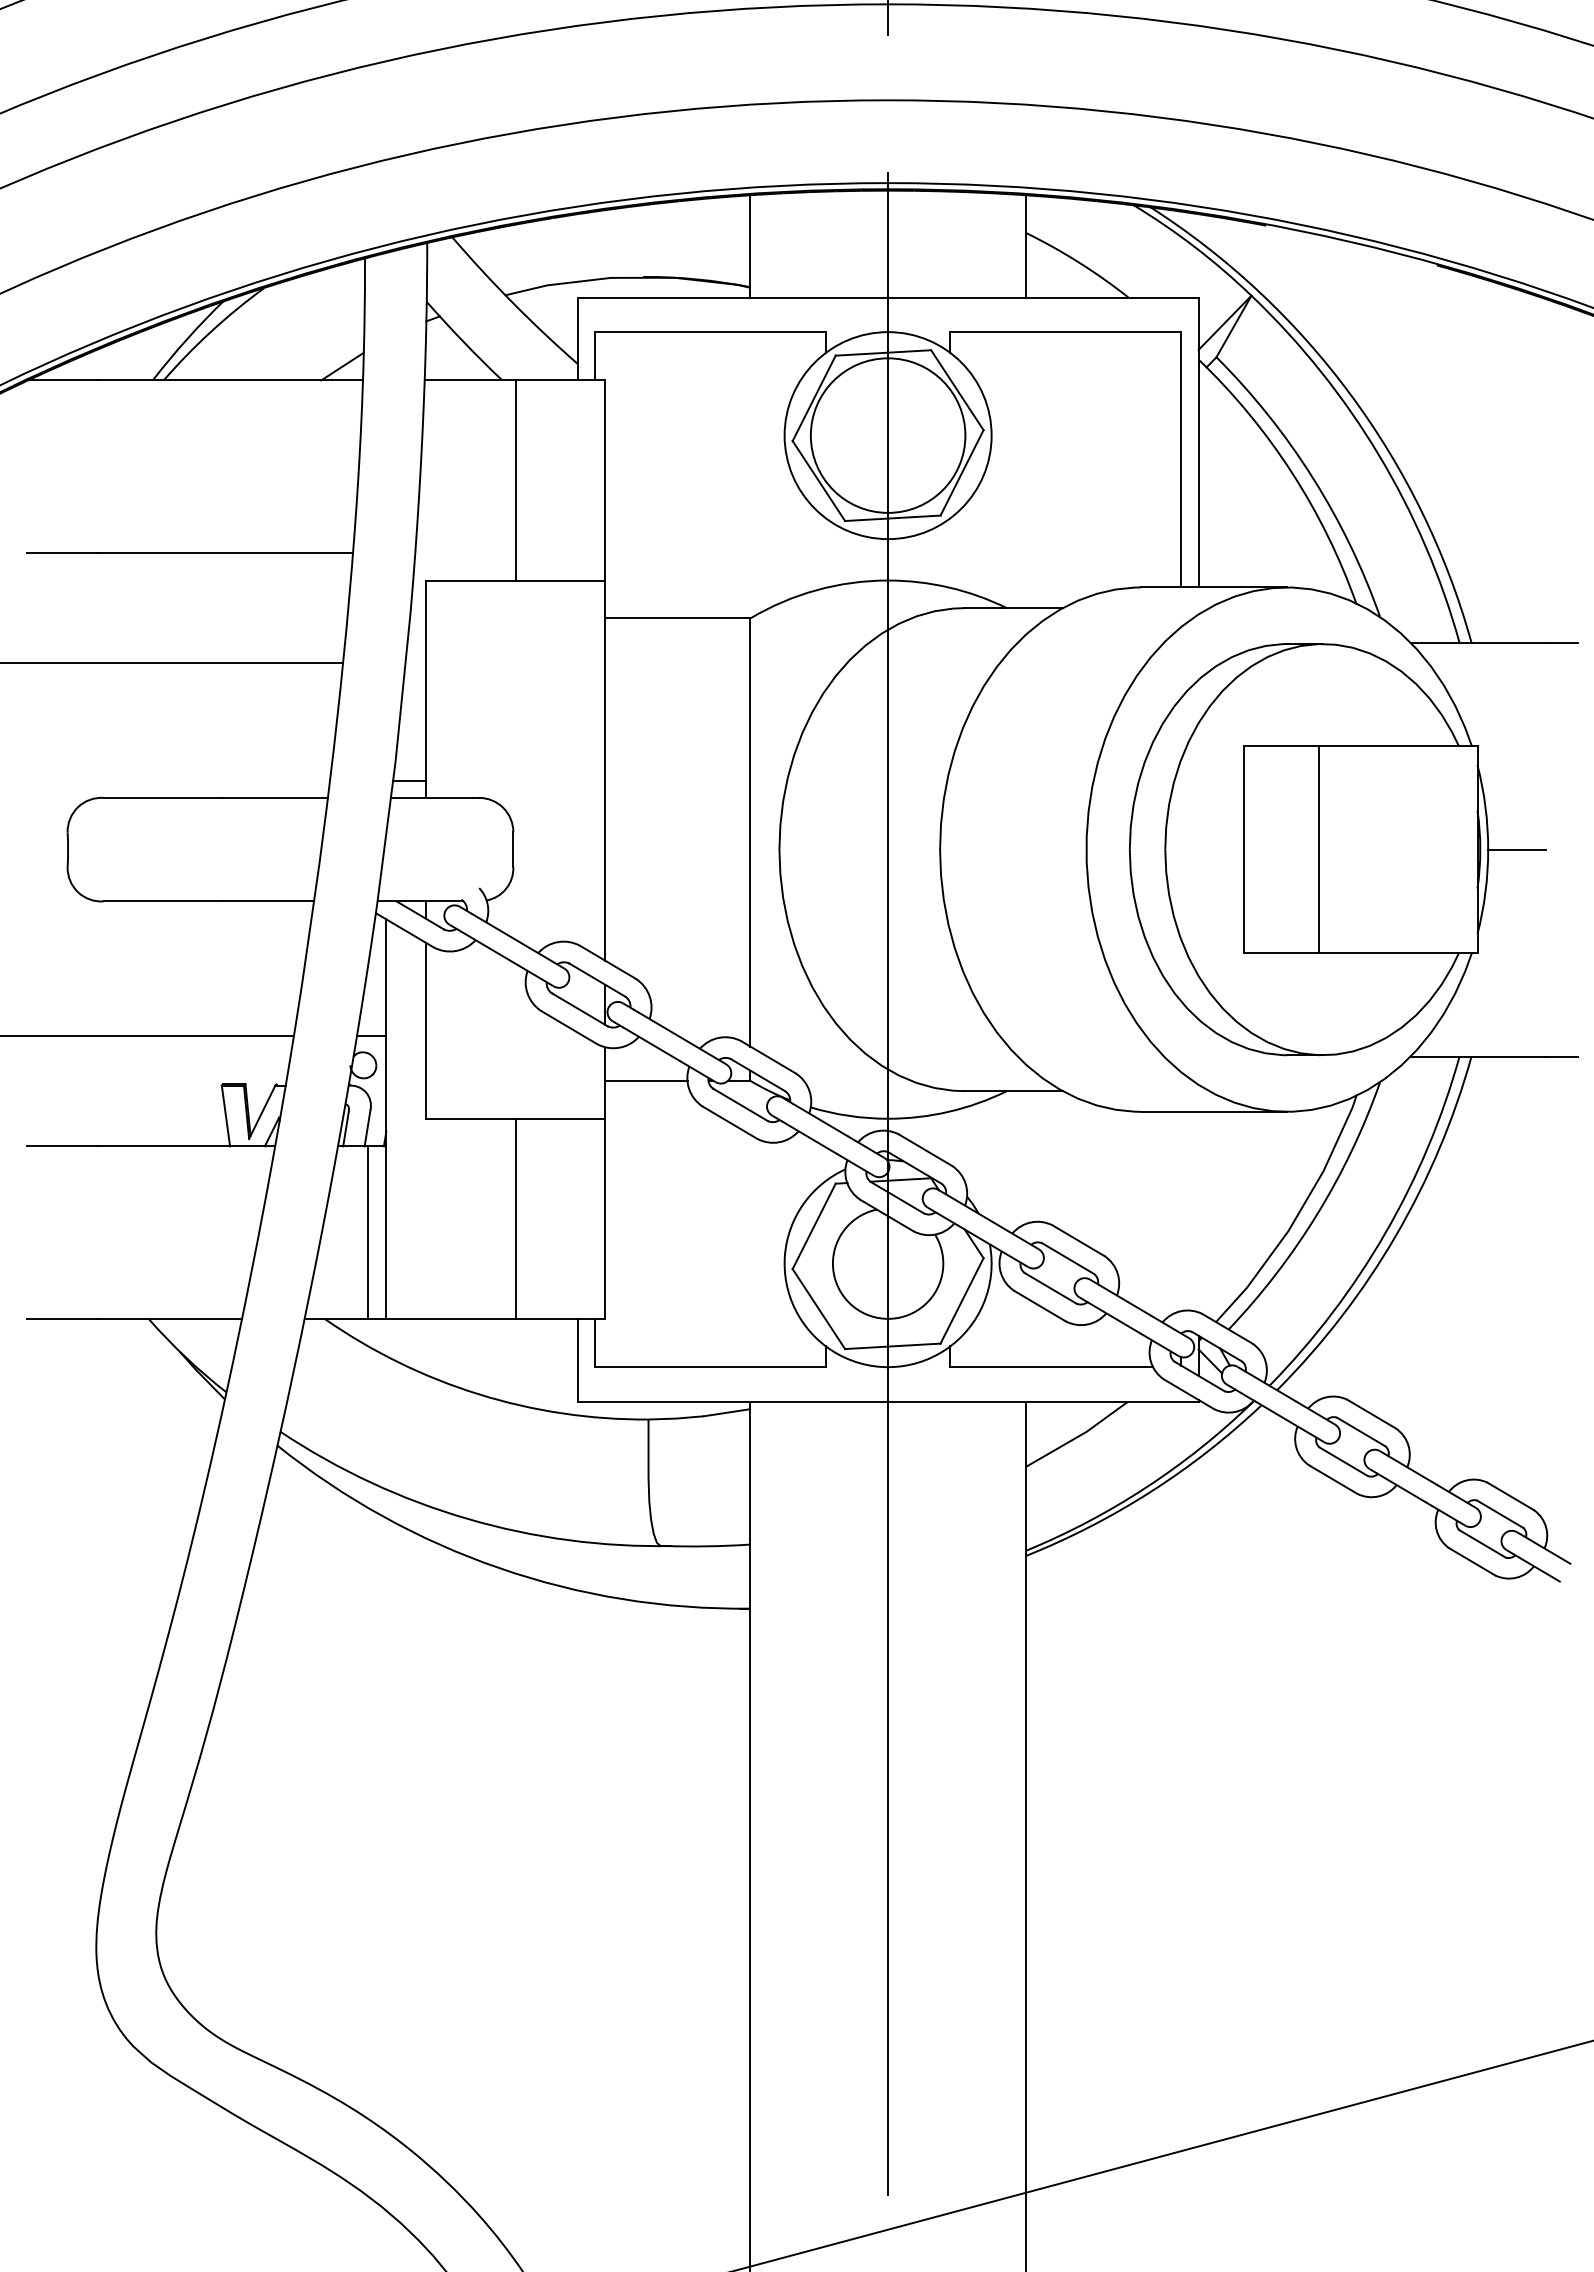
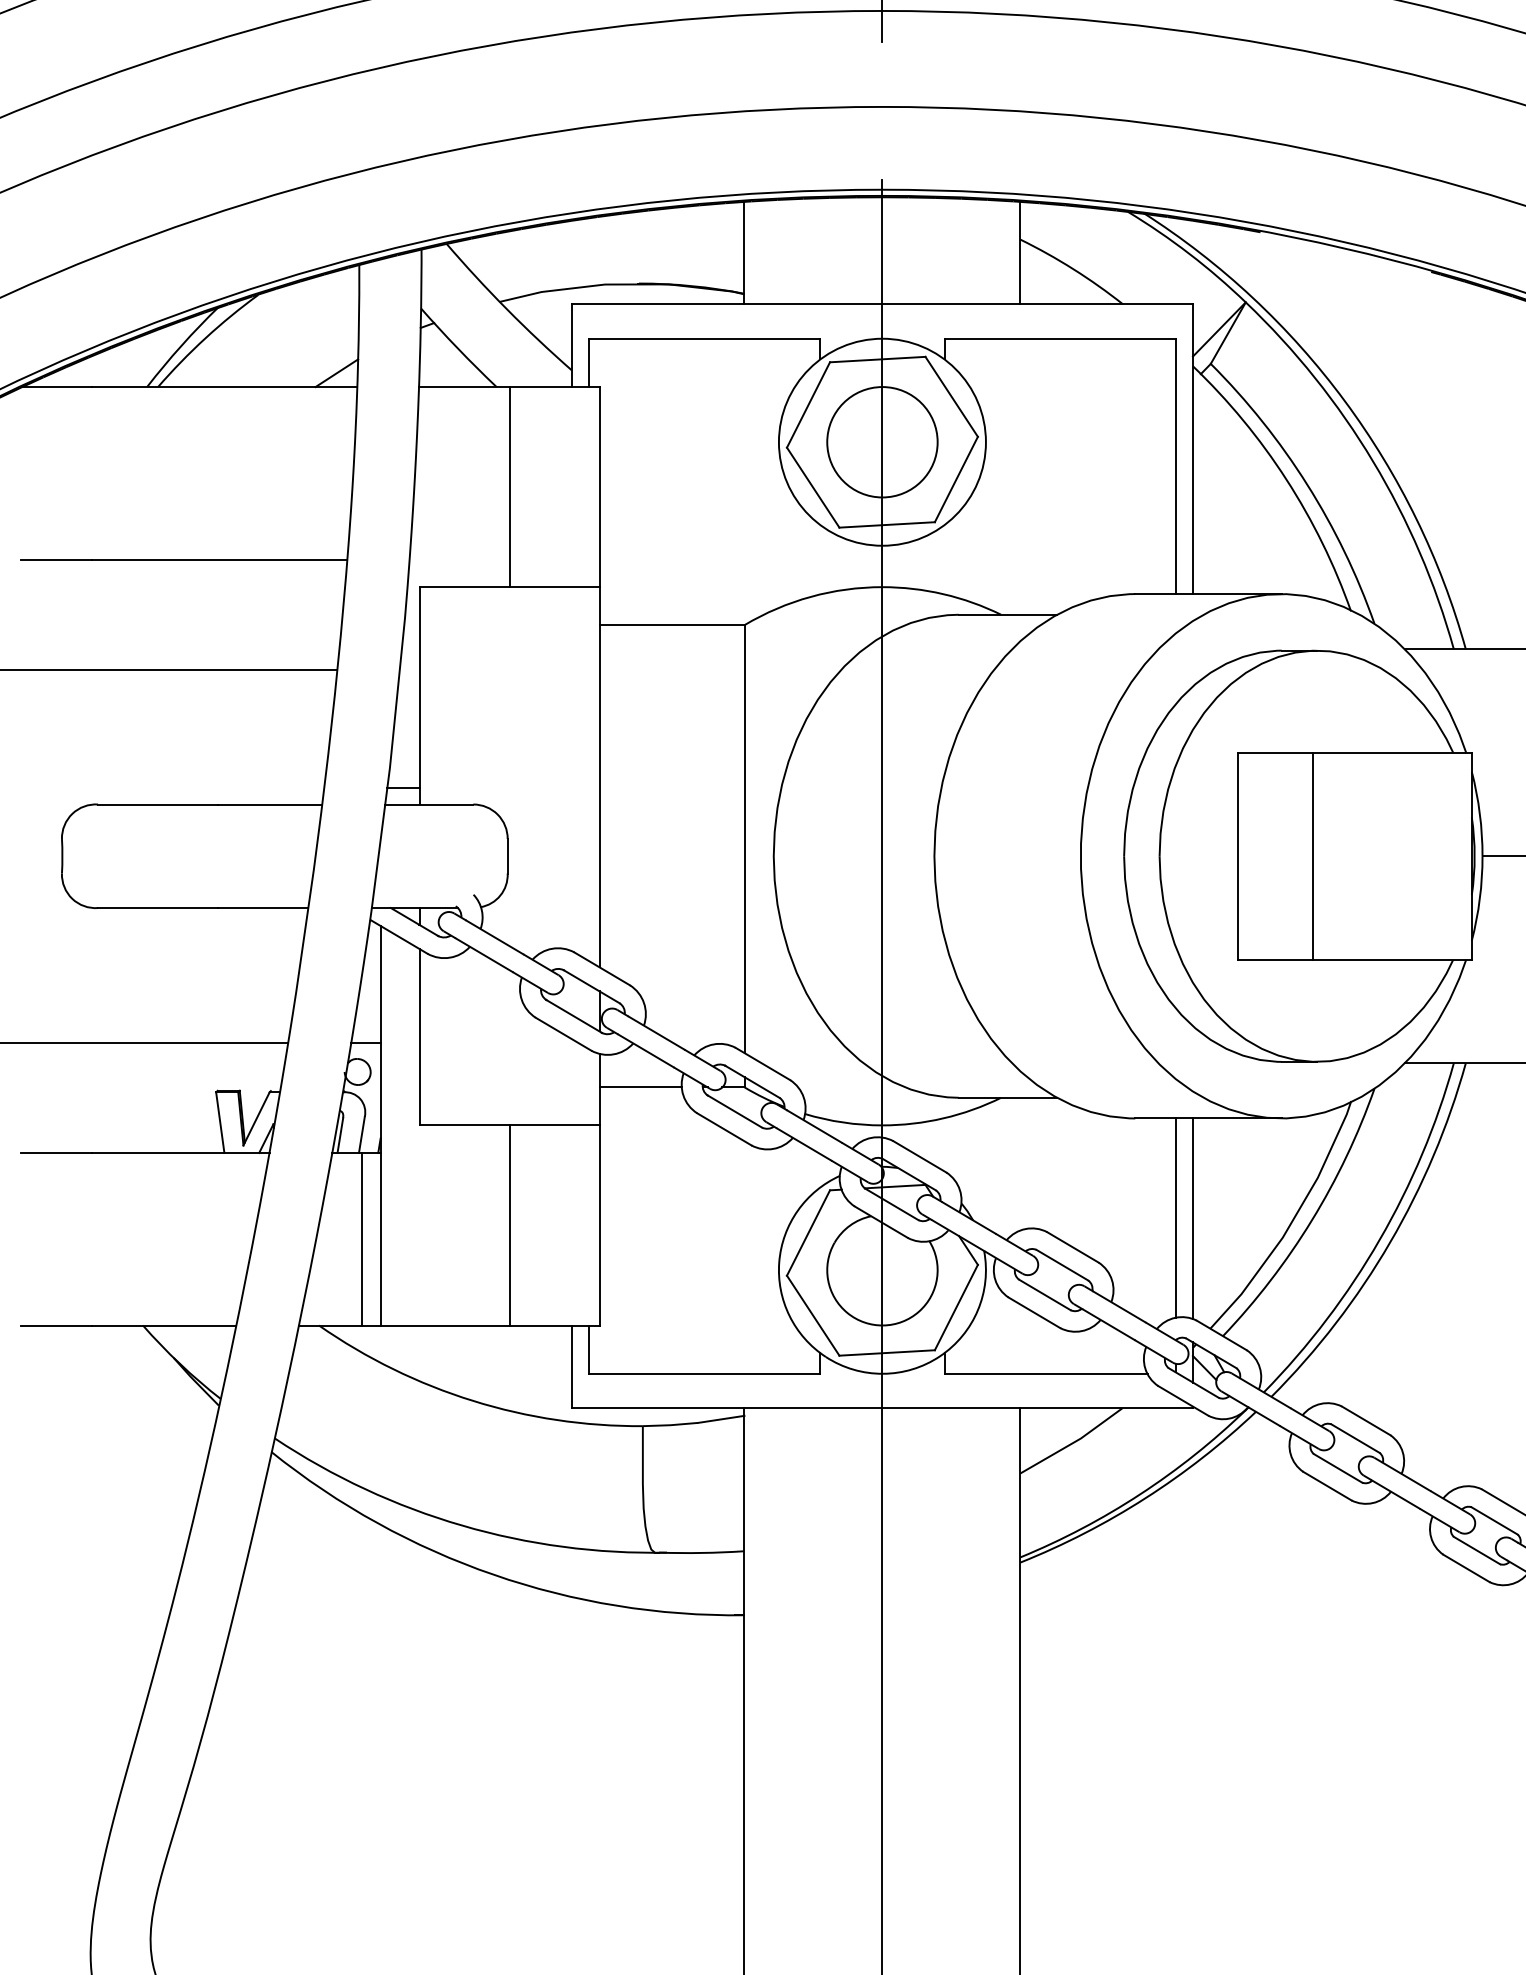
circle: (887, 435) -> (881, 442), size x0.71
line: (1181, 1211) -> (1175, 1218), added
line: (1198, 1211) -> (1192, 1218), added

